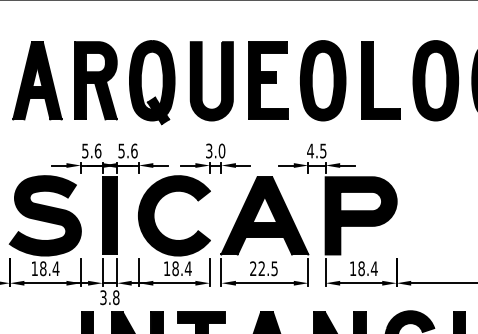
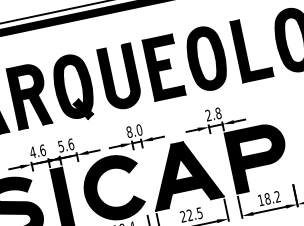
text: (84, 150) -> (32, 152), 5.6 -> 4.6
text: (209, 150) -> (129, 131), 3.0 -> 8.0
text: (316, 150) -> (213, 114), 4.5 -> 2.8
text: (373, 268) -> (276, 196), 18.4 -> 18.2

